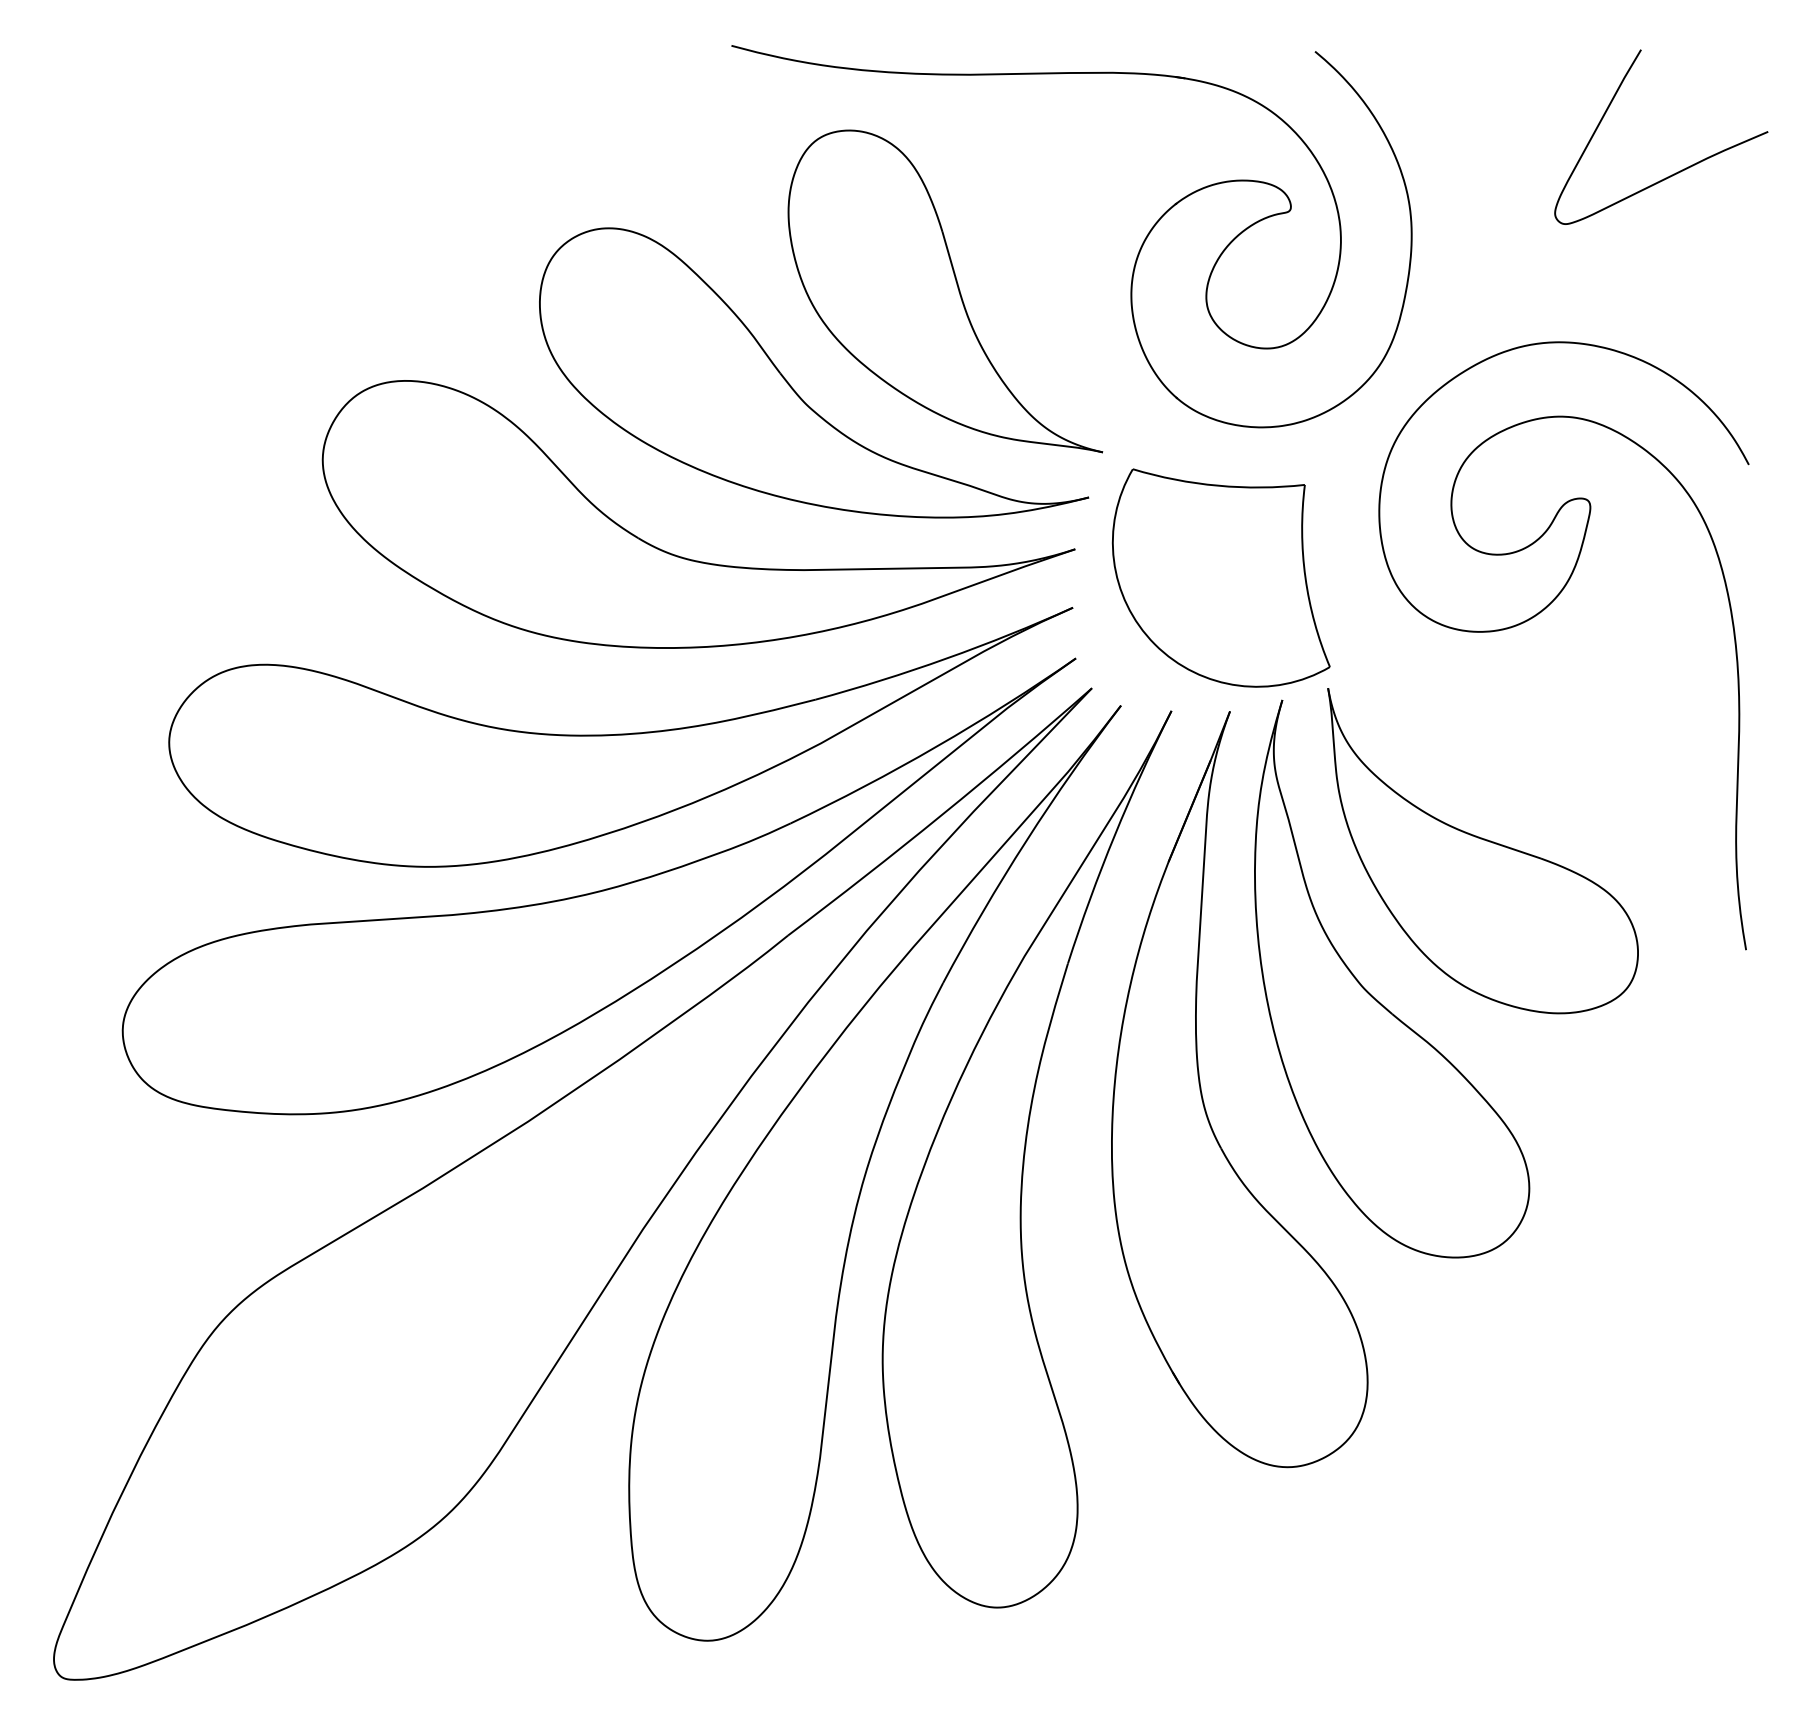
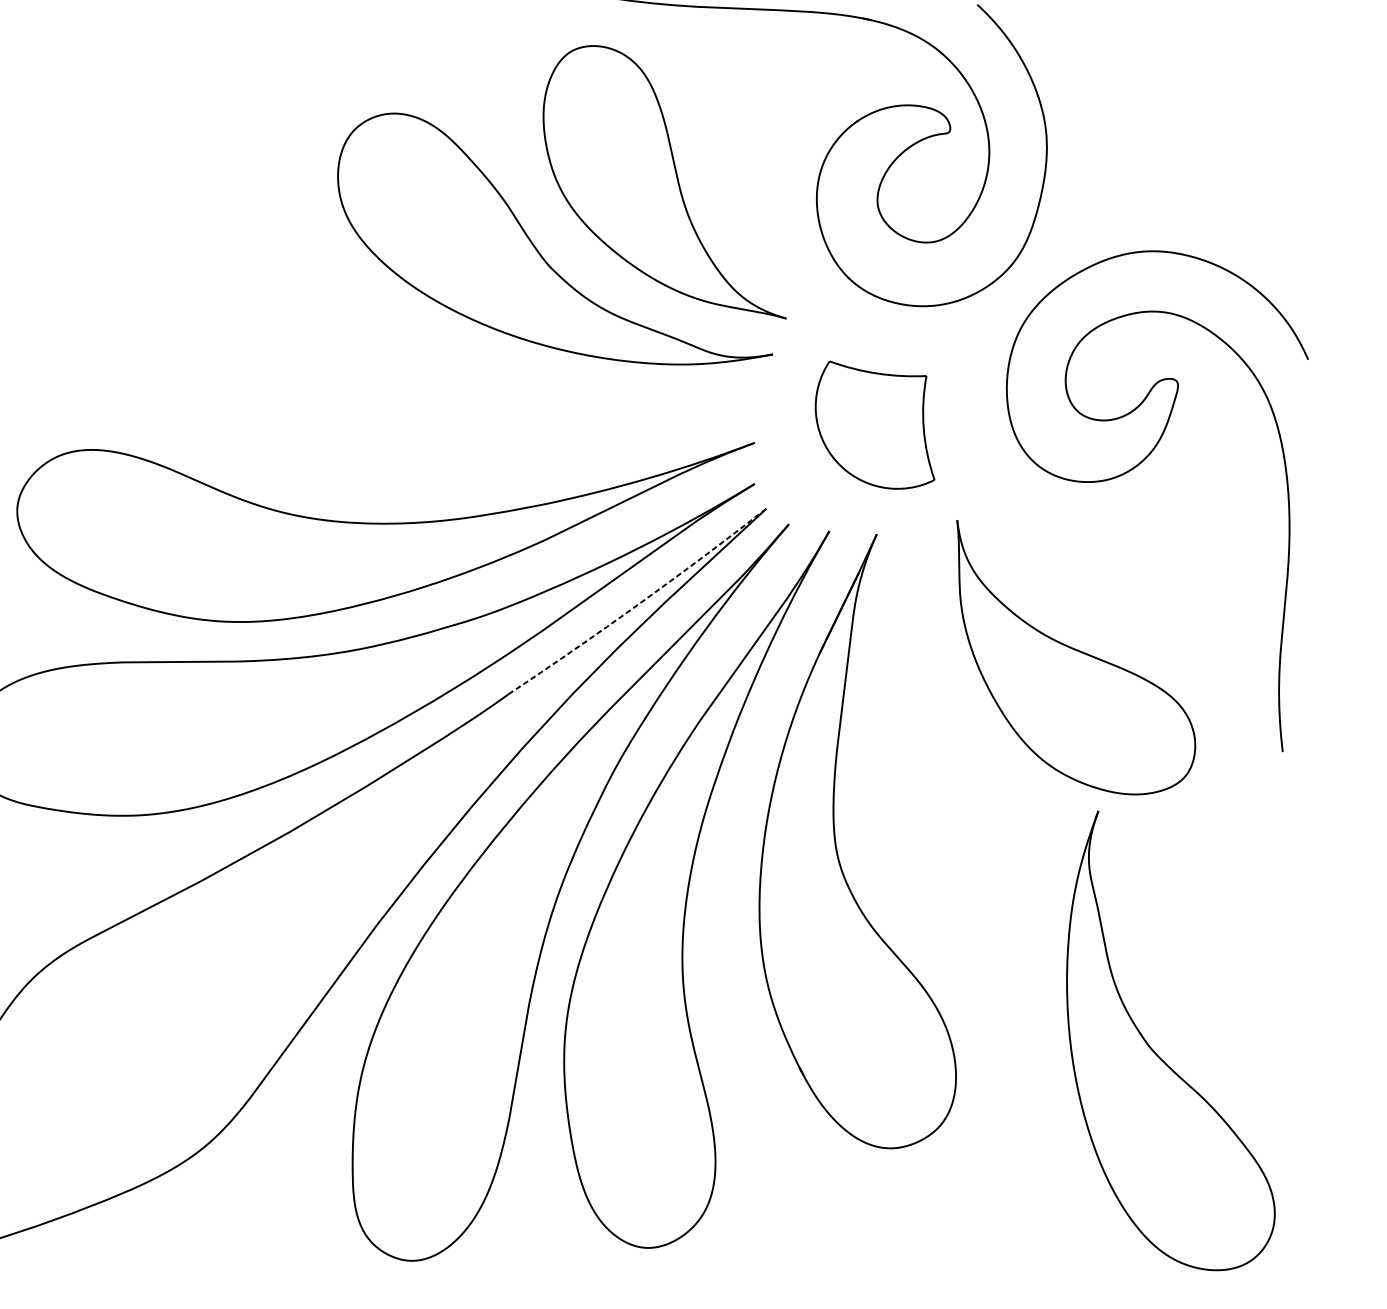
curve: (1677, 171) -> (1264, 119), removed
part: (689, 558) -> (446, 384), removed
part: (1220, 577) -> (875, 425), size x0.7
arc: (942, 814) -> (639, 603), solid -> dashed
part: (1378, 1000) -> (1161, 1058), moved

